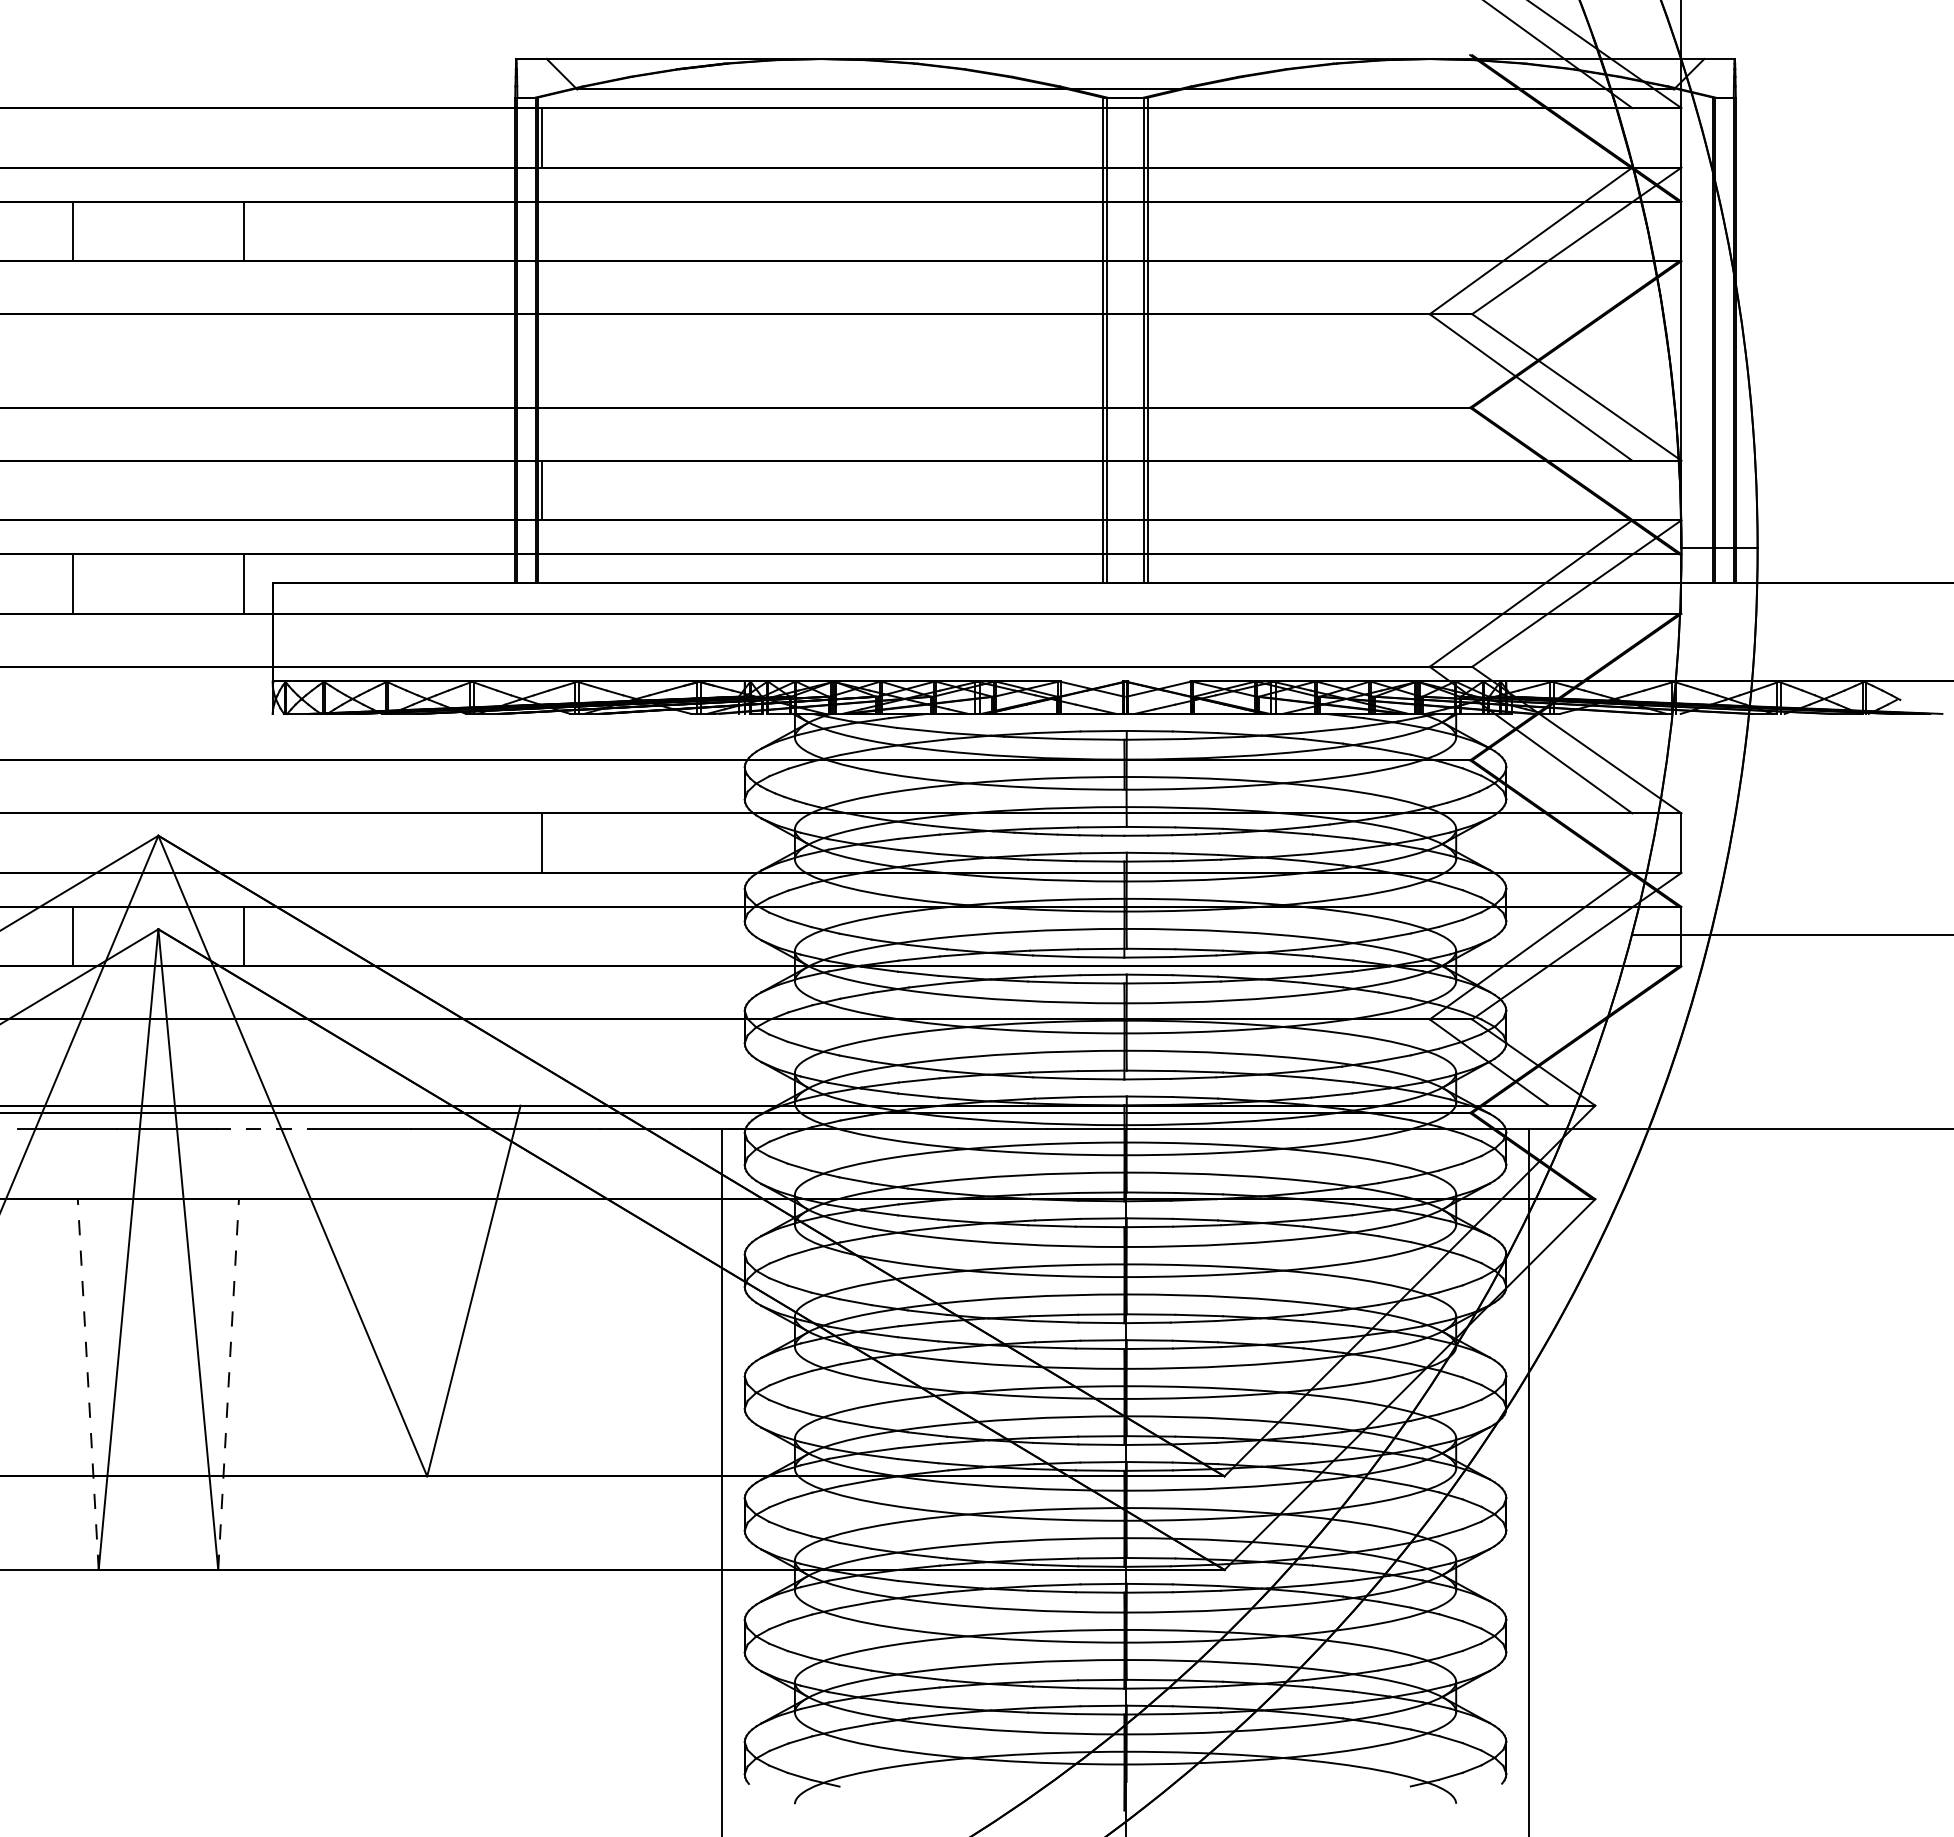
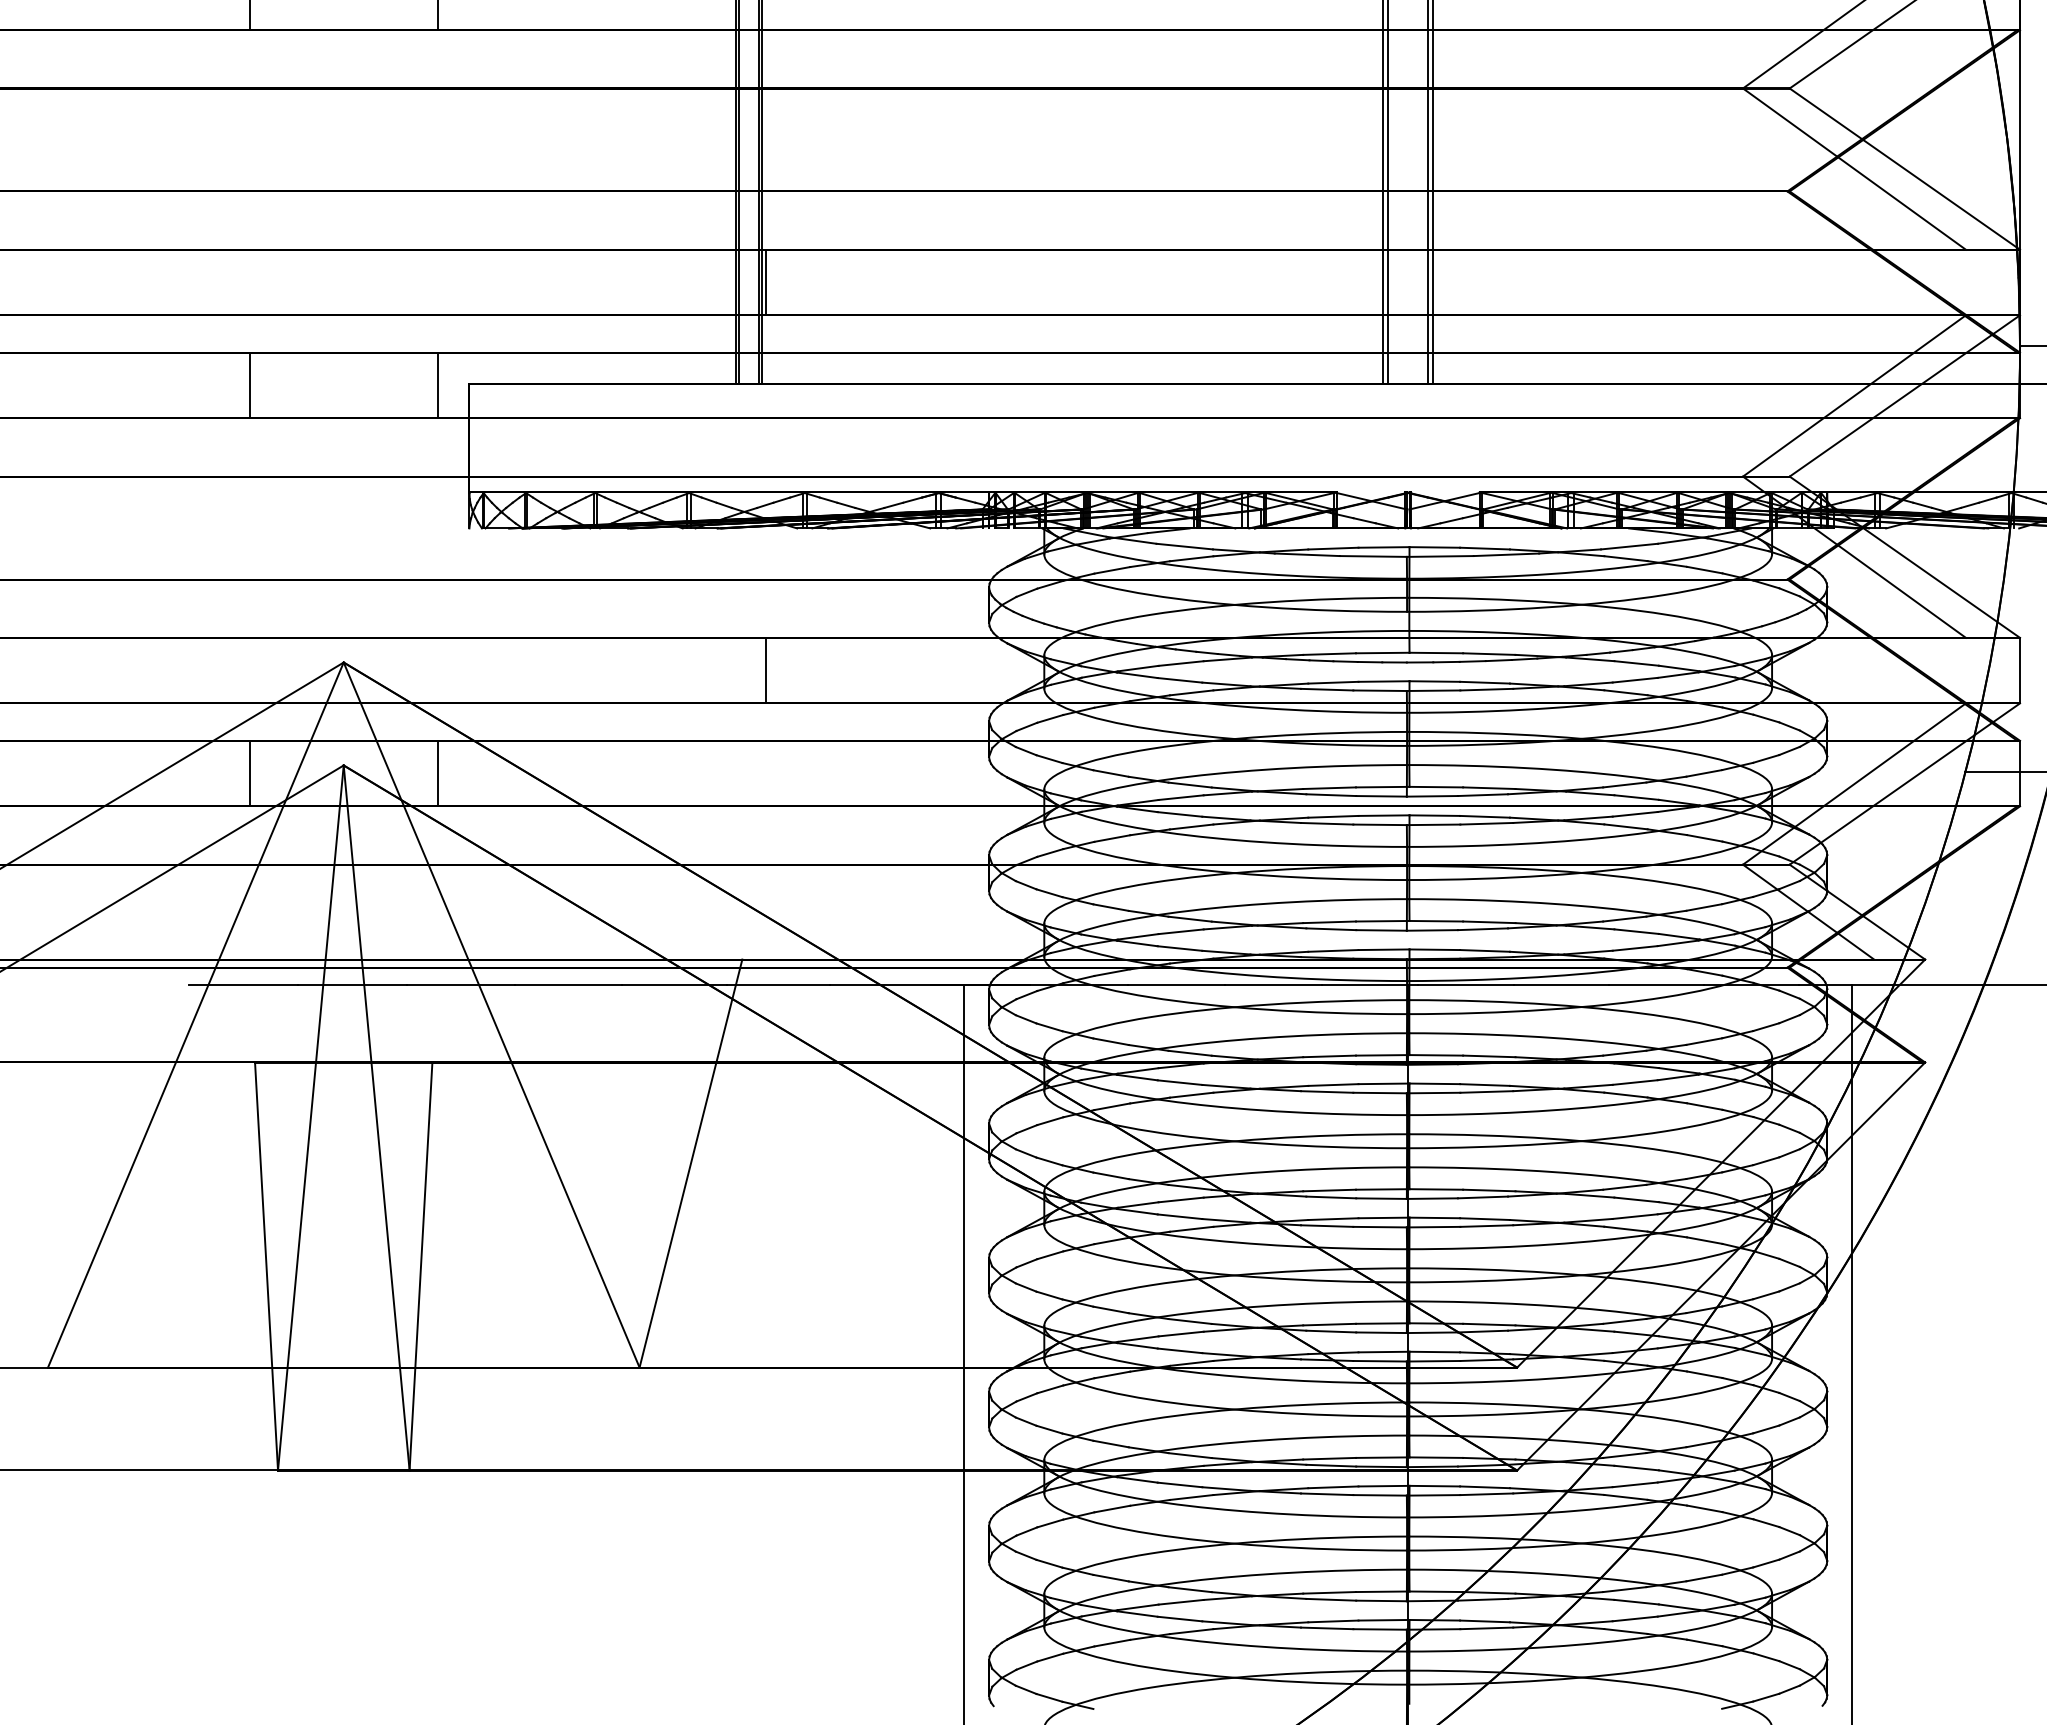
line: (265, 1128) -> (461, 984), dashed -> solid
line: (88, 1384) -> (266, 1266), dashed -> solid
line: (228, 1384) -> (420, 1266), dashed -> solid

